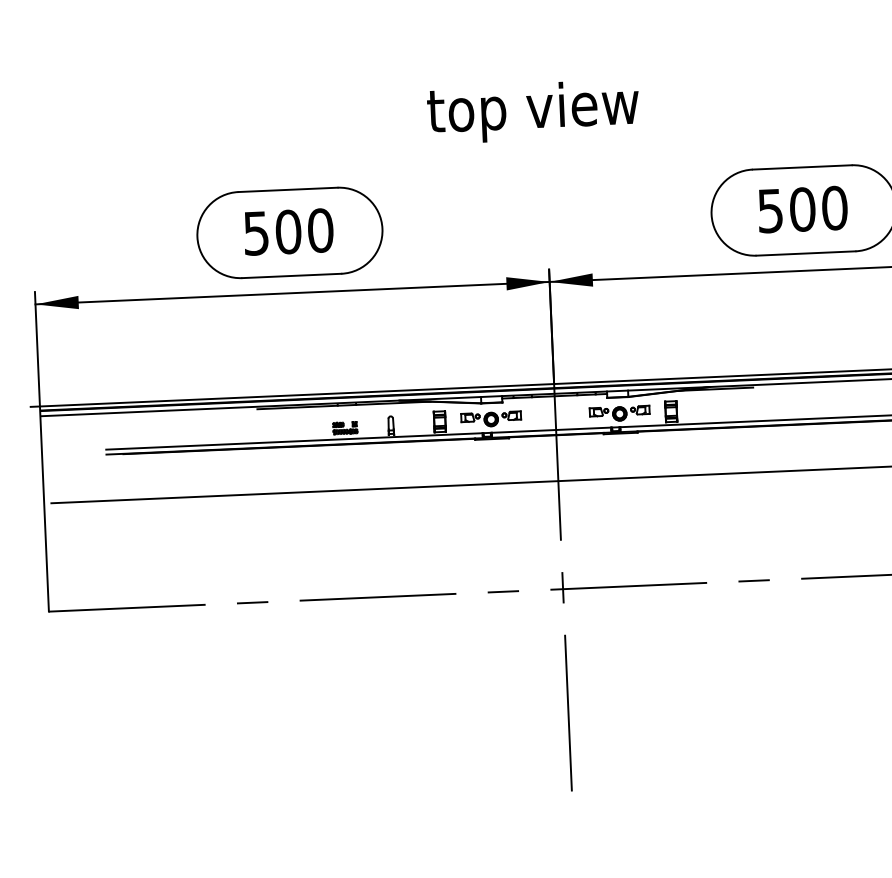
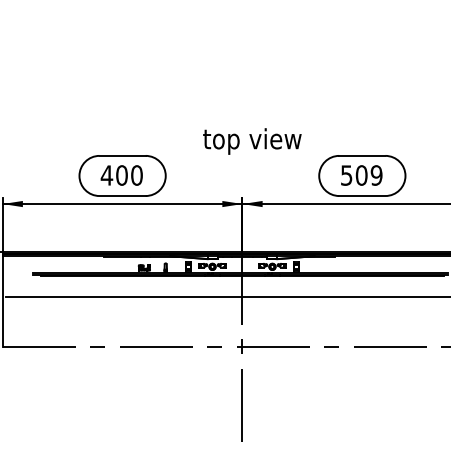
text: (533, 111) -> (252, 141), moved
text: (834, 208) -> (376, 175), 500 -> 509
text: (255, 233) -> (106, 175), 500 -> 400

